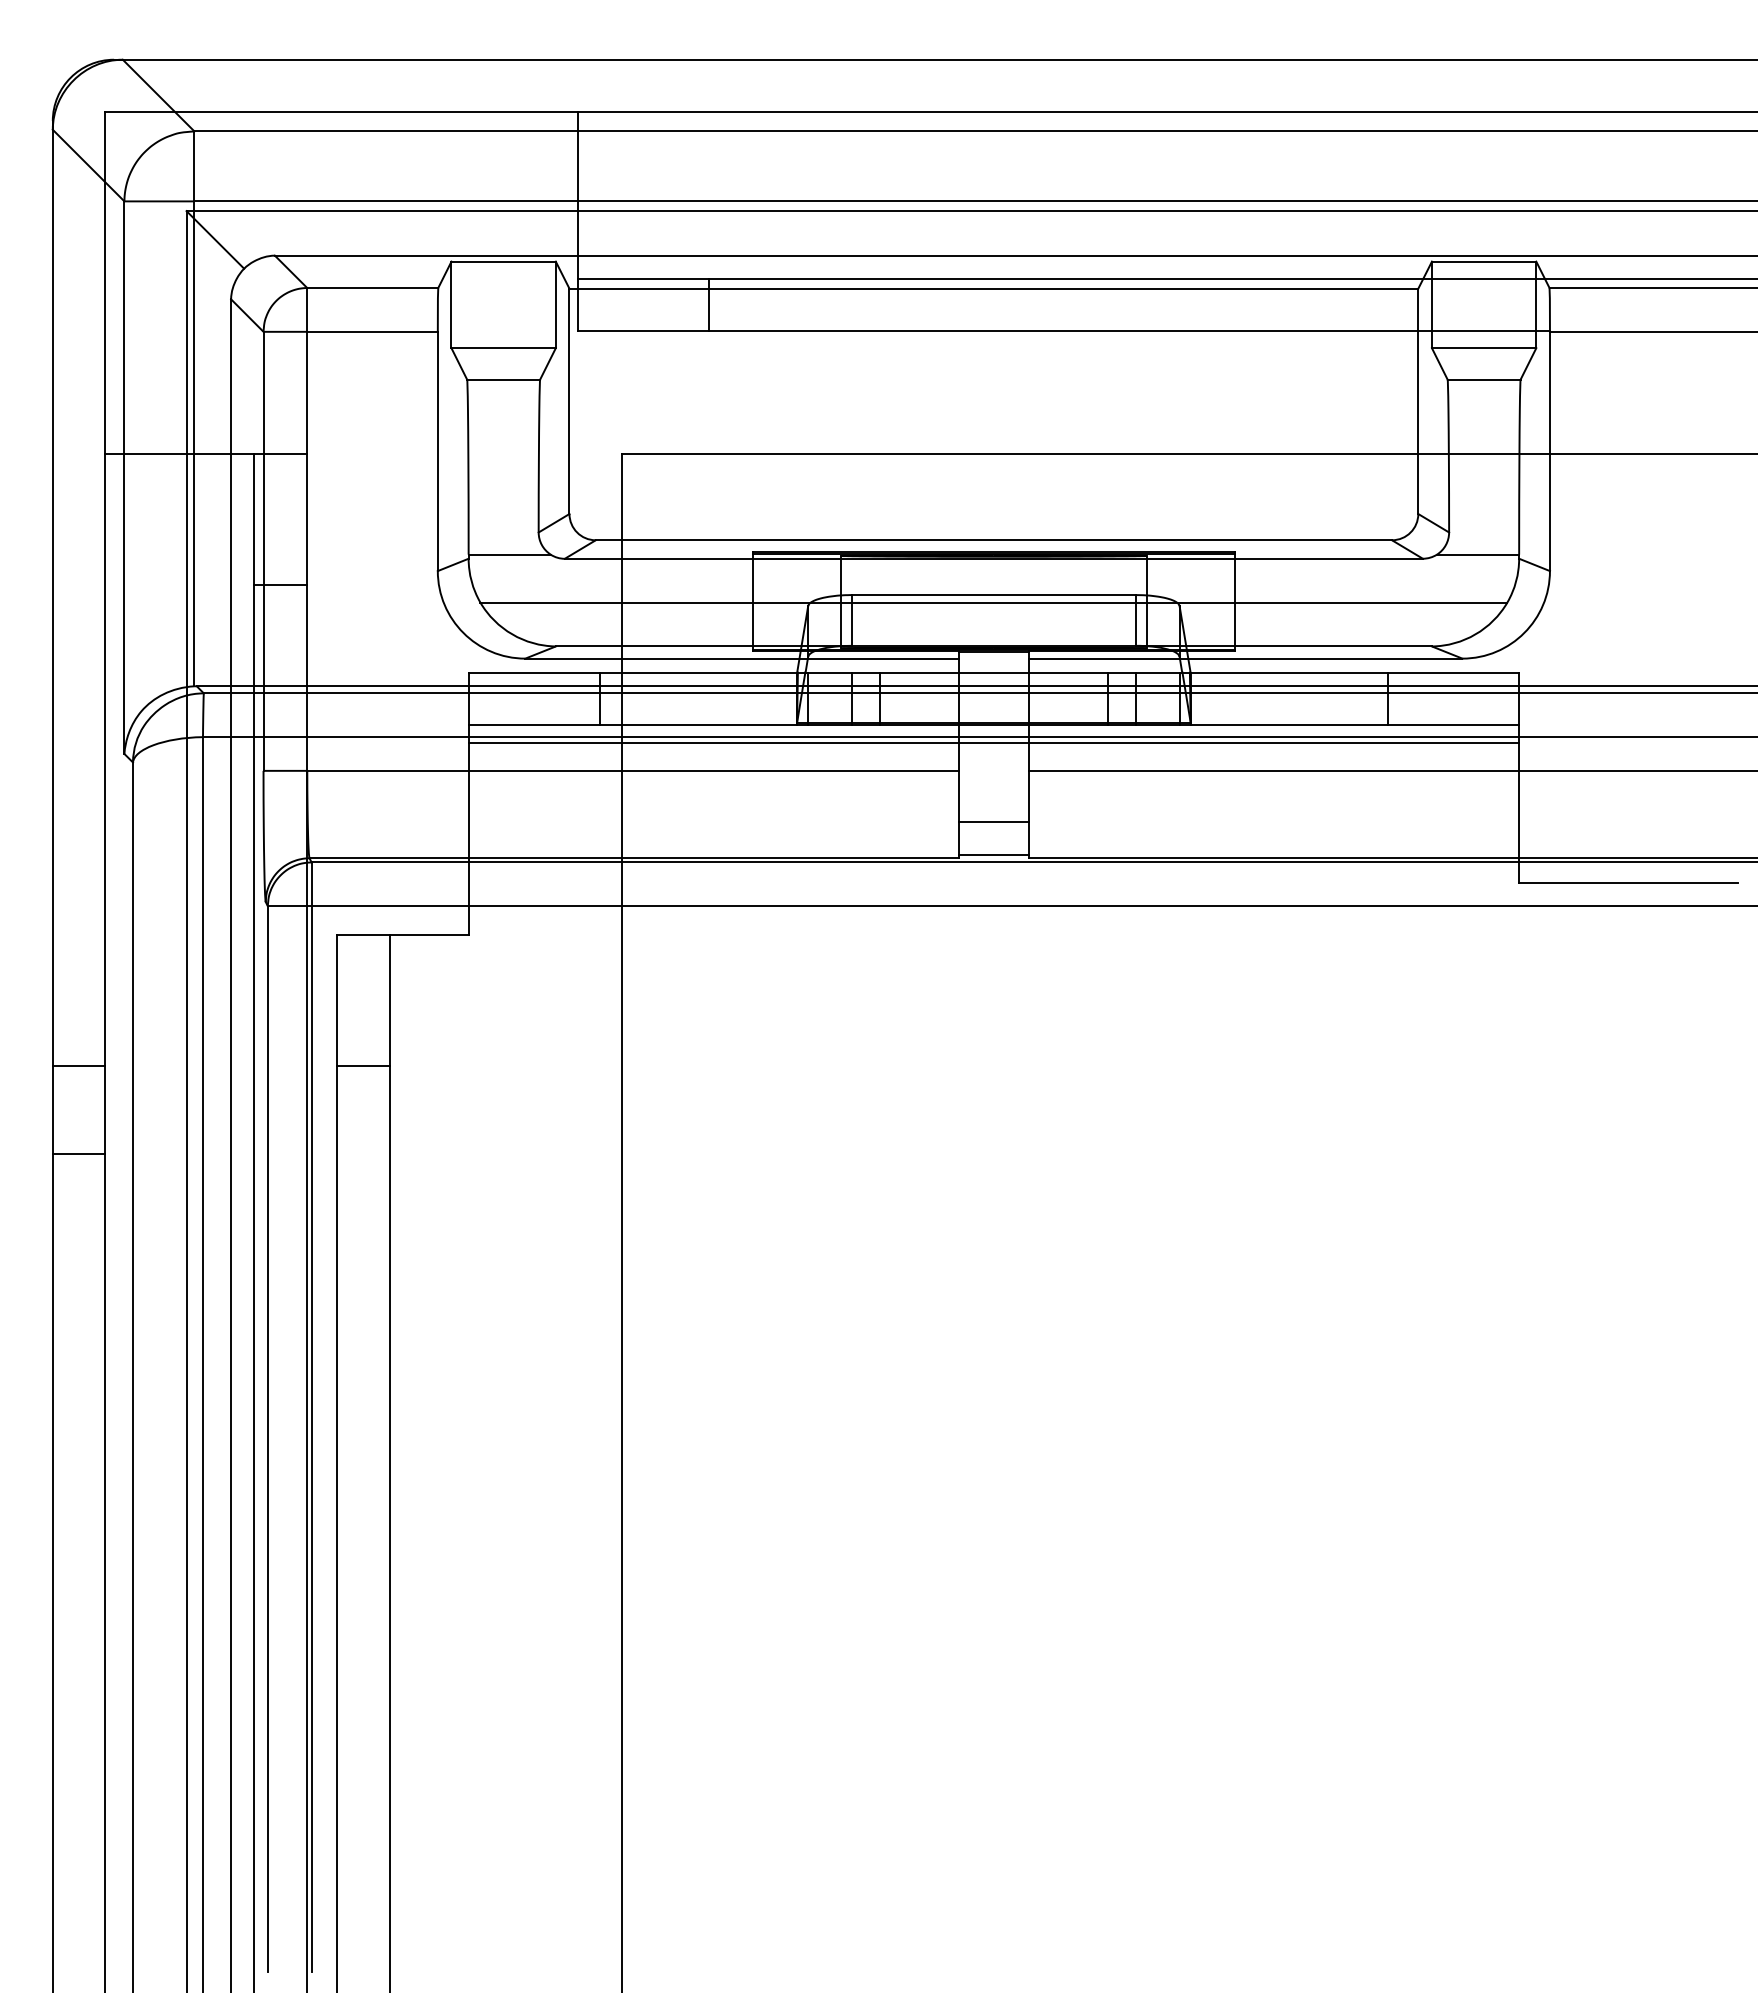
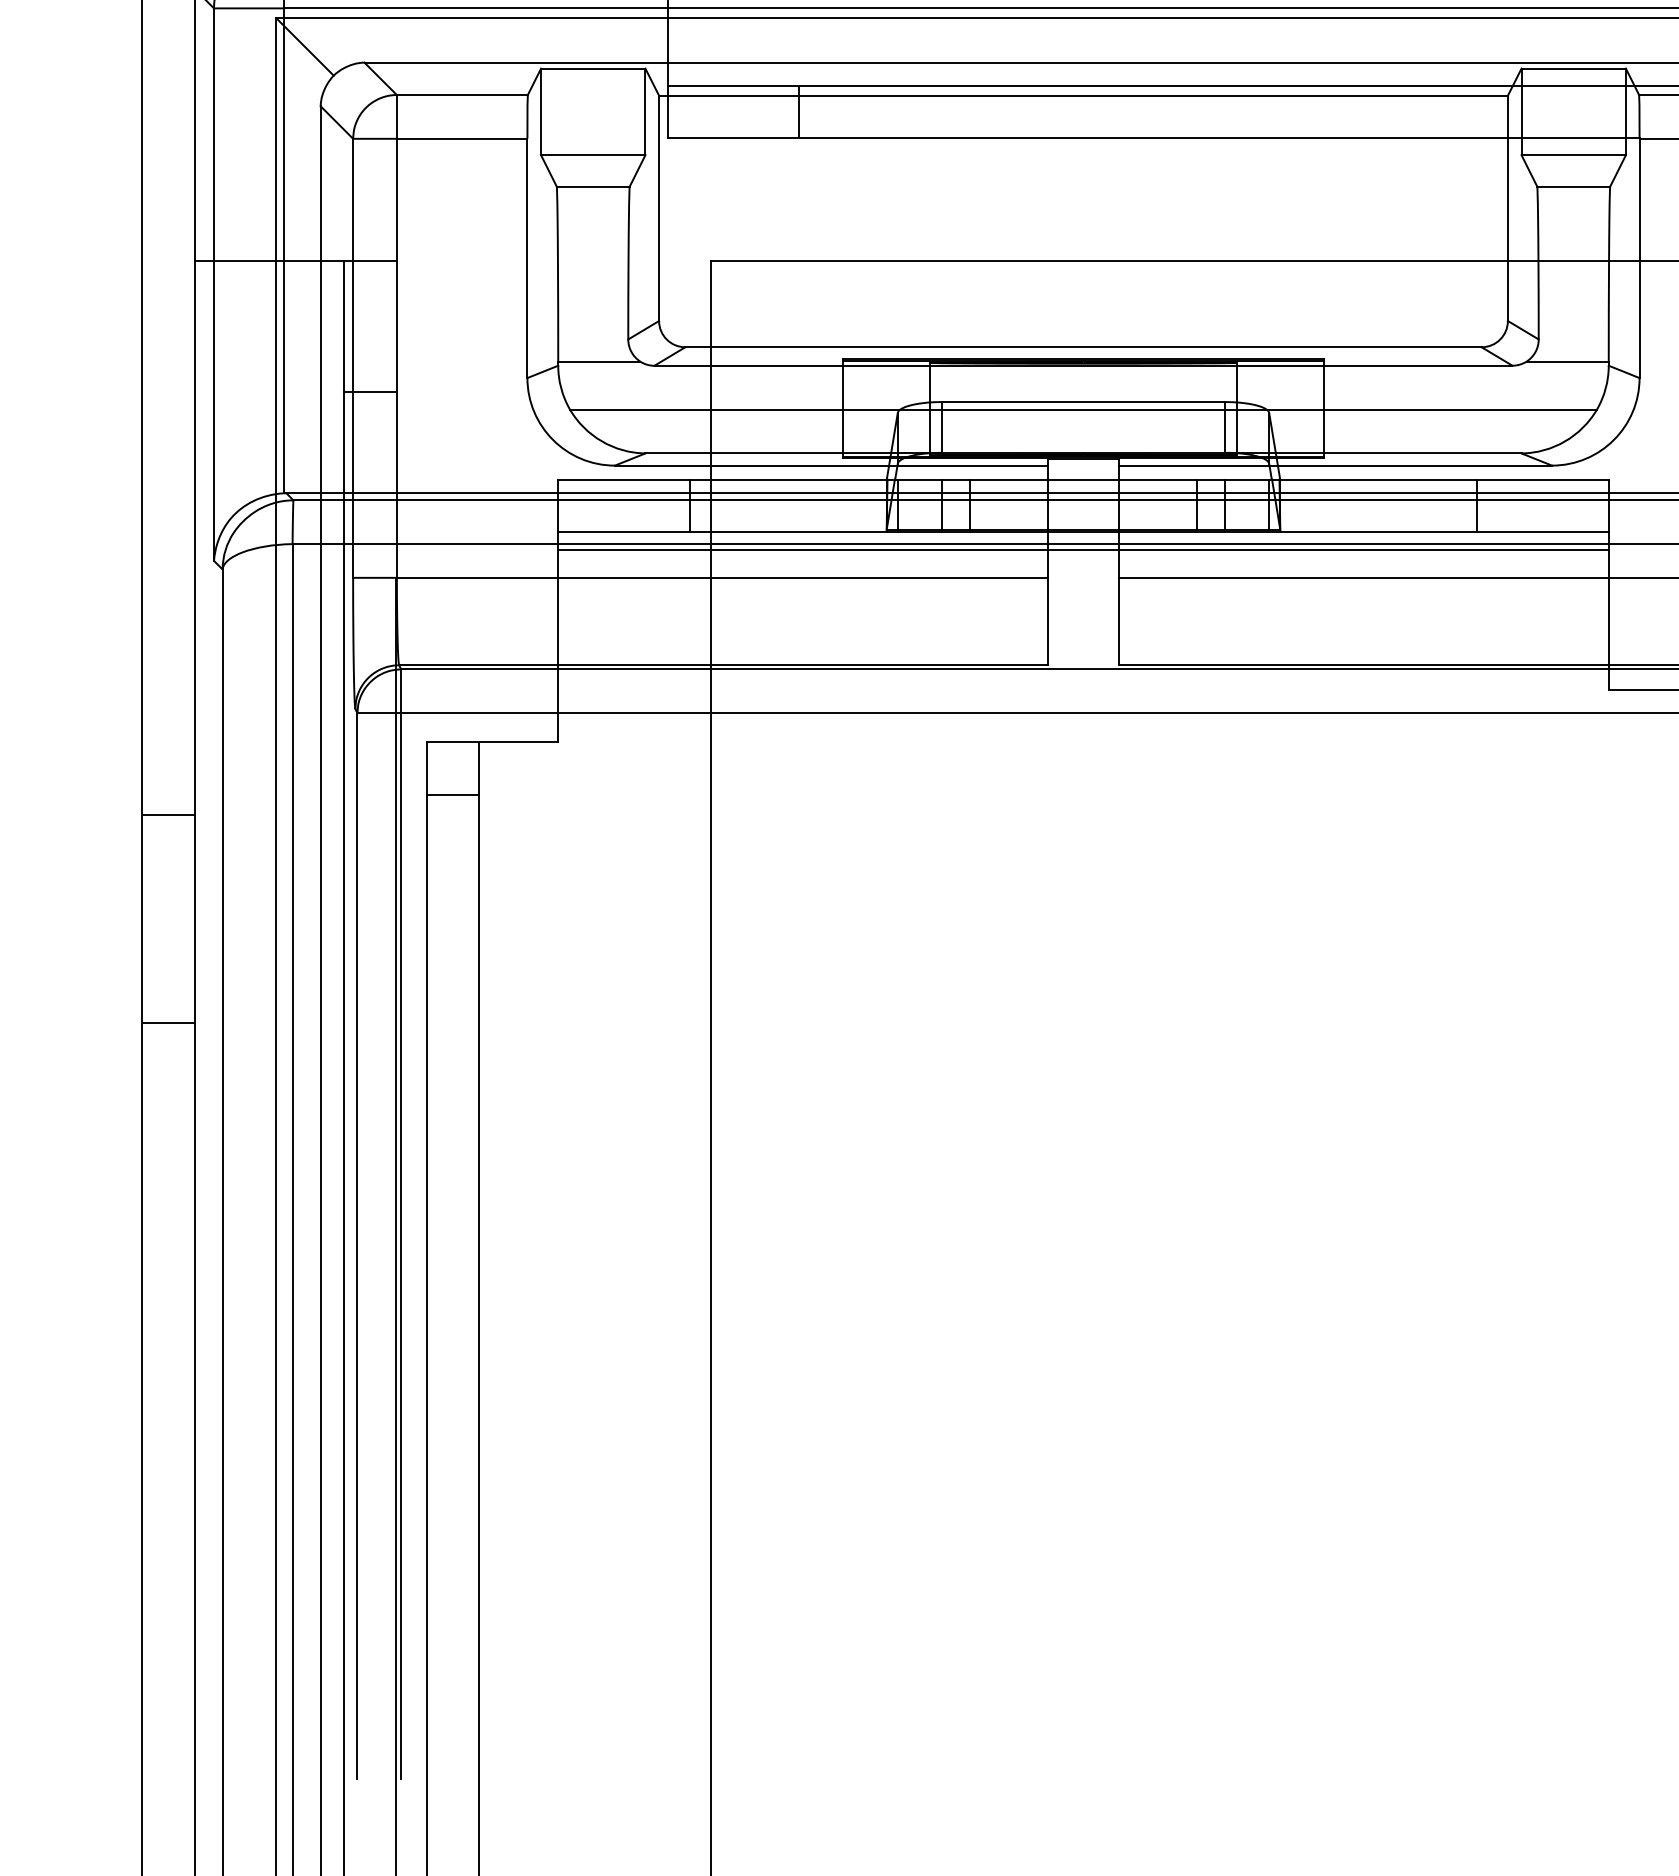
line: (993, 821) -> (1083, 628), removed
line: (993, 855) -> (1083, 662), removed
line: (78, 1066) -> (168, 815), moved
line: (363, 1066) -> (453, 795), moved
line: (78, 1154) -> (168, 1023), moved

